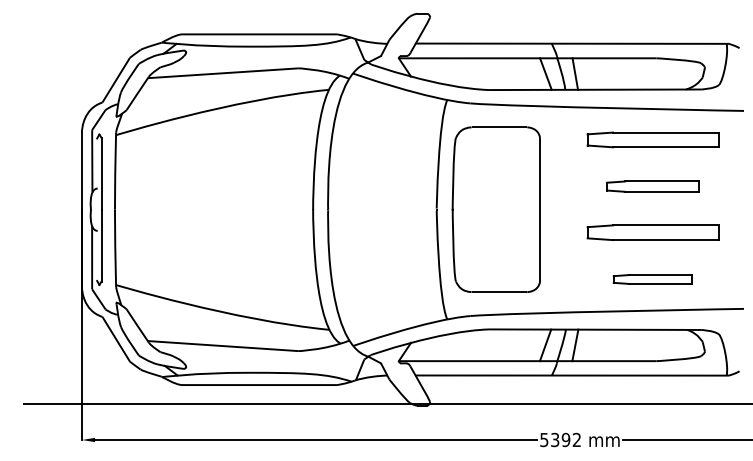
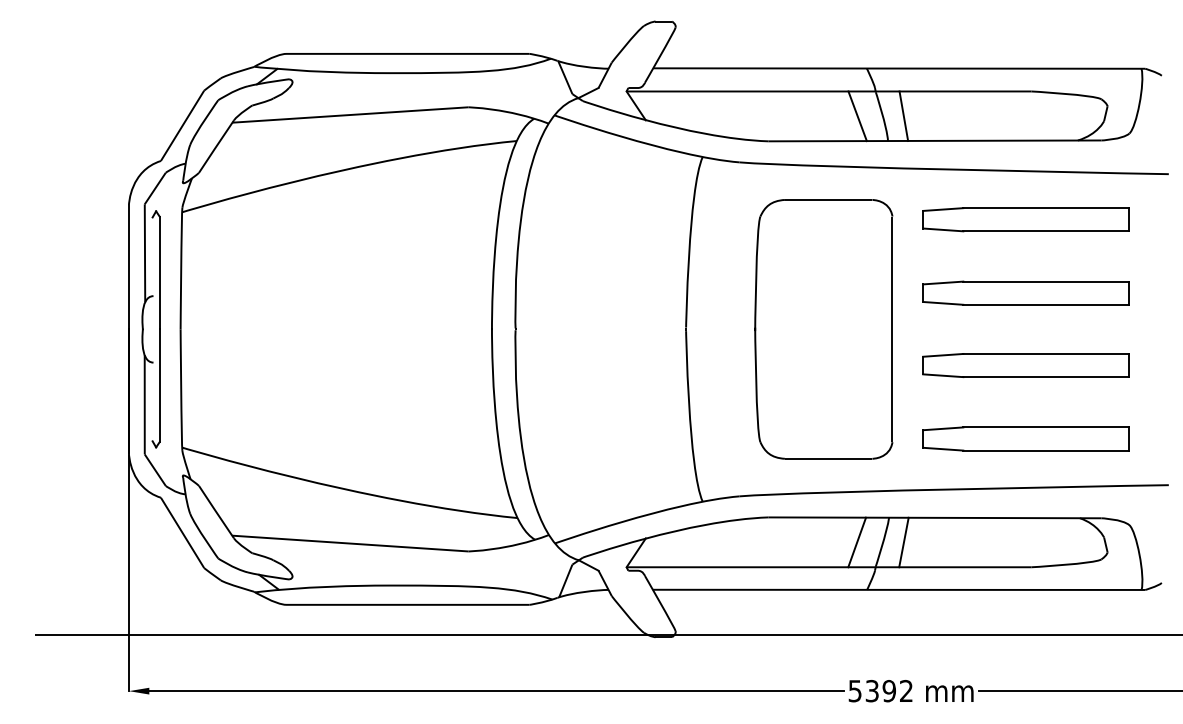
part: (652, 186) -> (1025, 292), size x1.43
part: (495, 209) -> (822, 329), moved
part: (652, 279) -> (1025, 438), size x1.67

